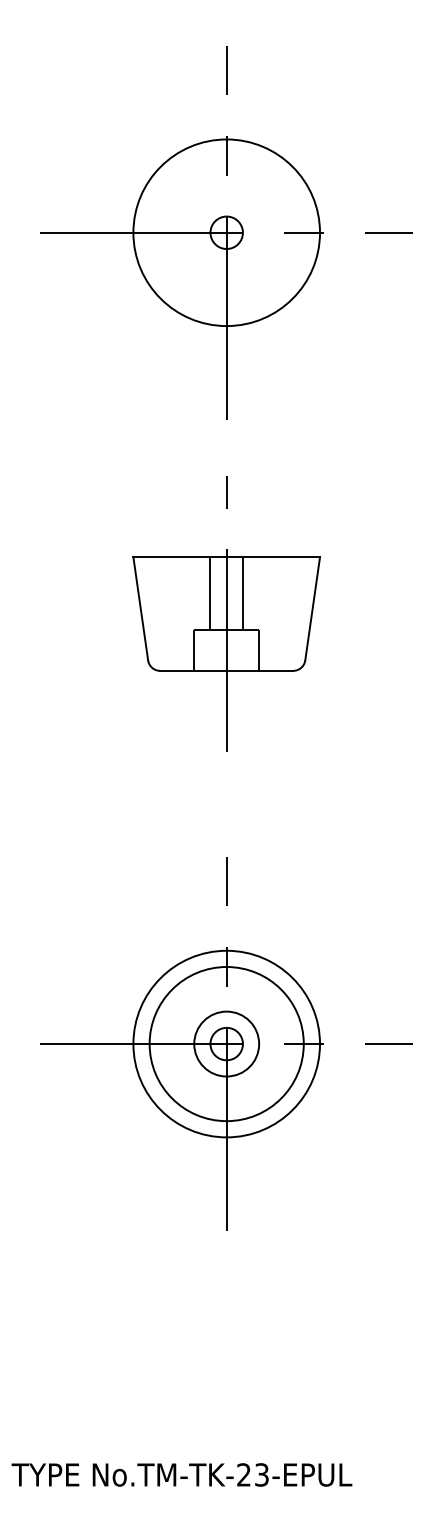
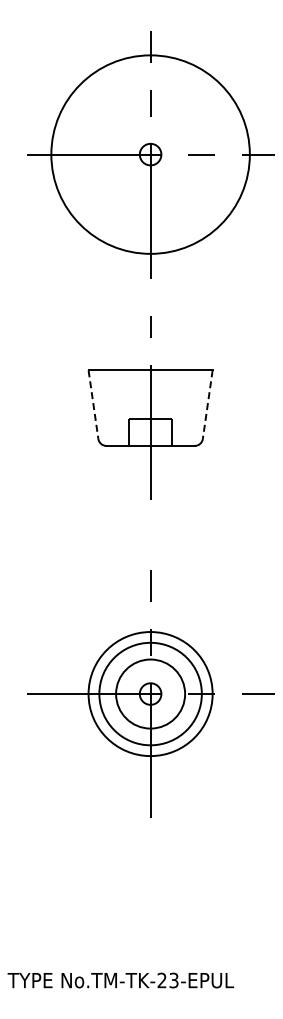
circle: (226, 232) -> (150, 154), size x1.6
line: (209, 593) -> (139, 394), removed
line: (243, 593) -> (161, 394), removed
line: (140, 608) -> (93, 404), solid -> dashed
line: (312, 608) -> (207, 404), solid -> dashed
circle: (226, 1043) -> (150, 693), size x1.6

